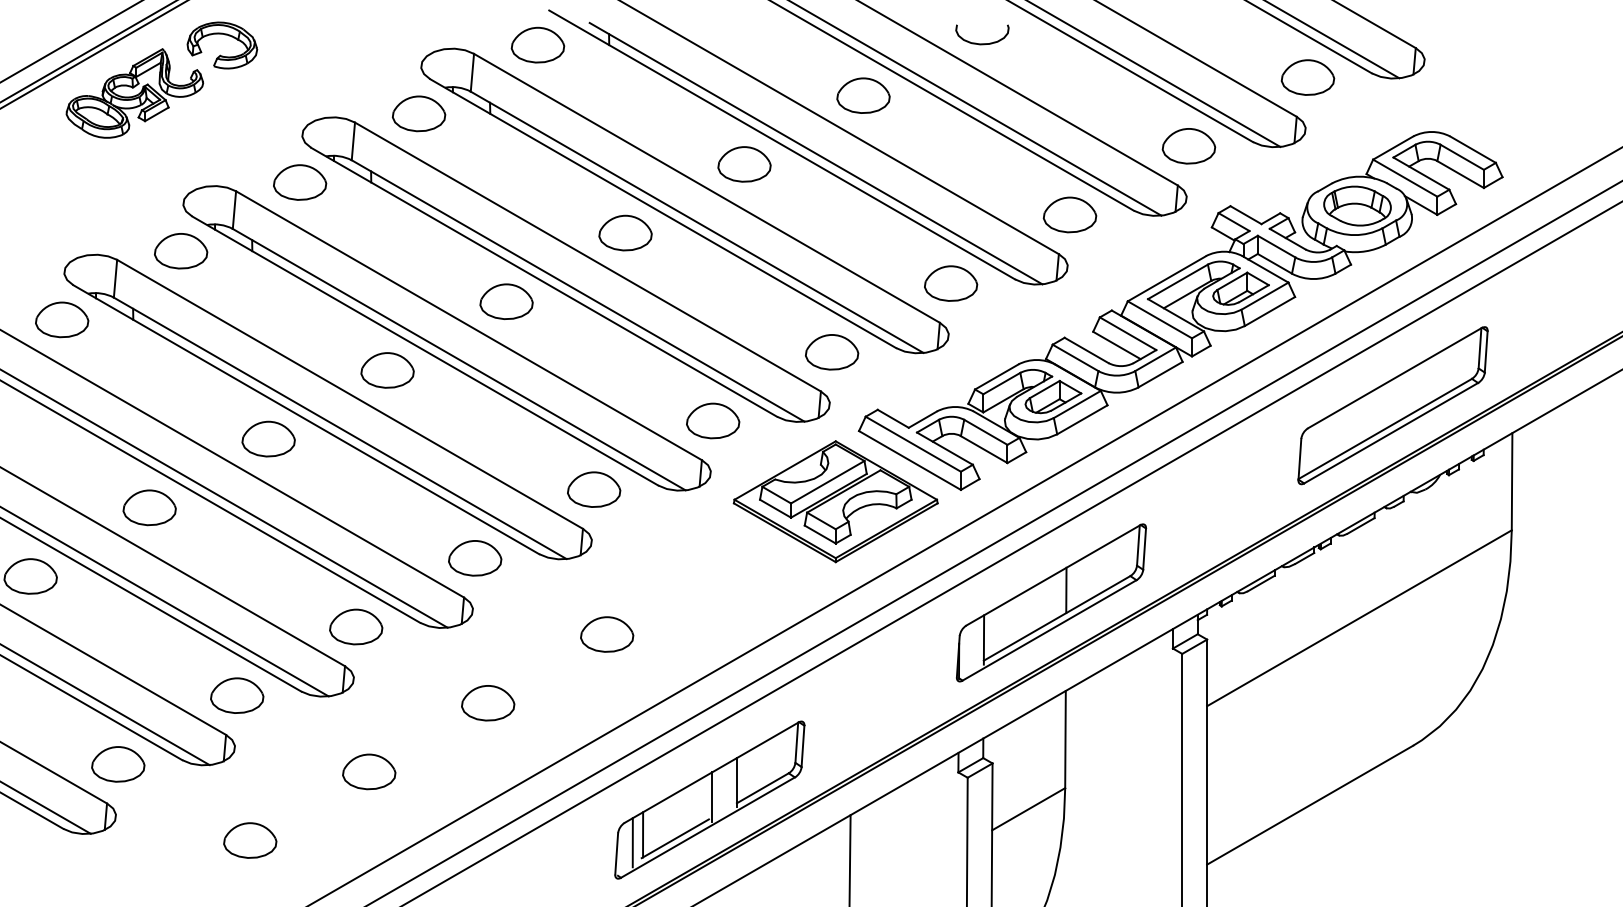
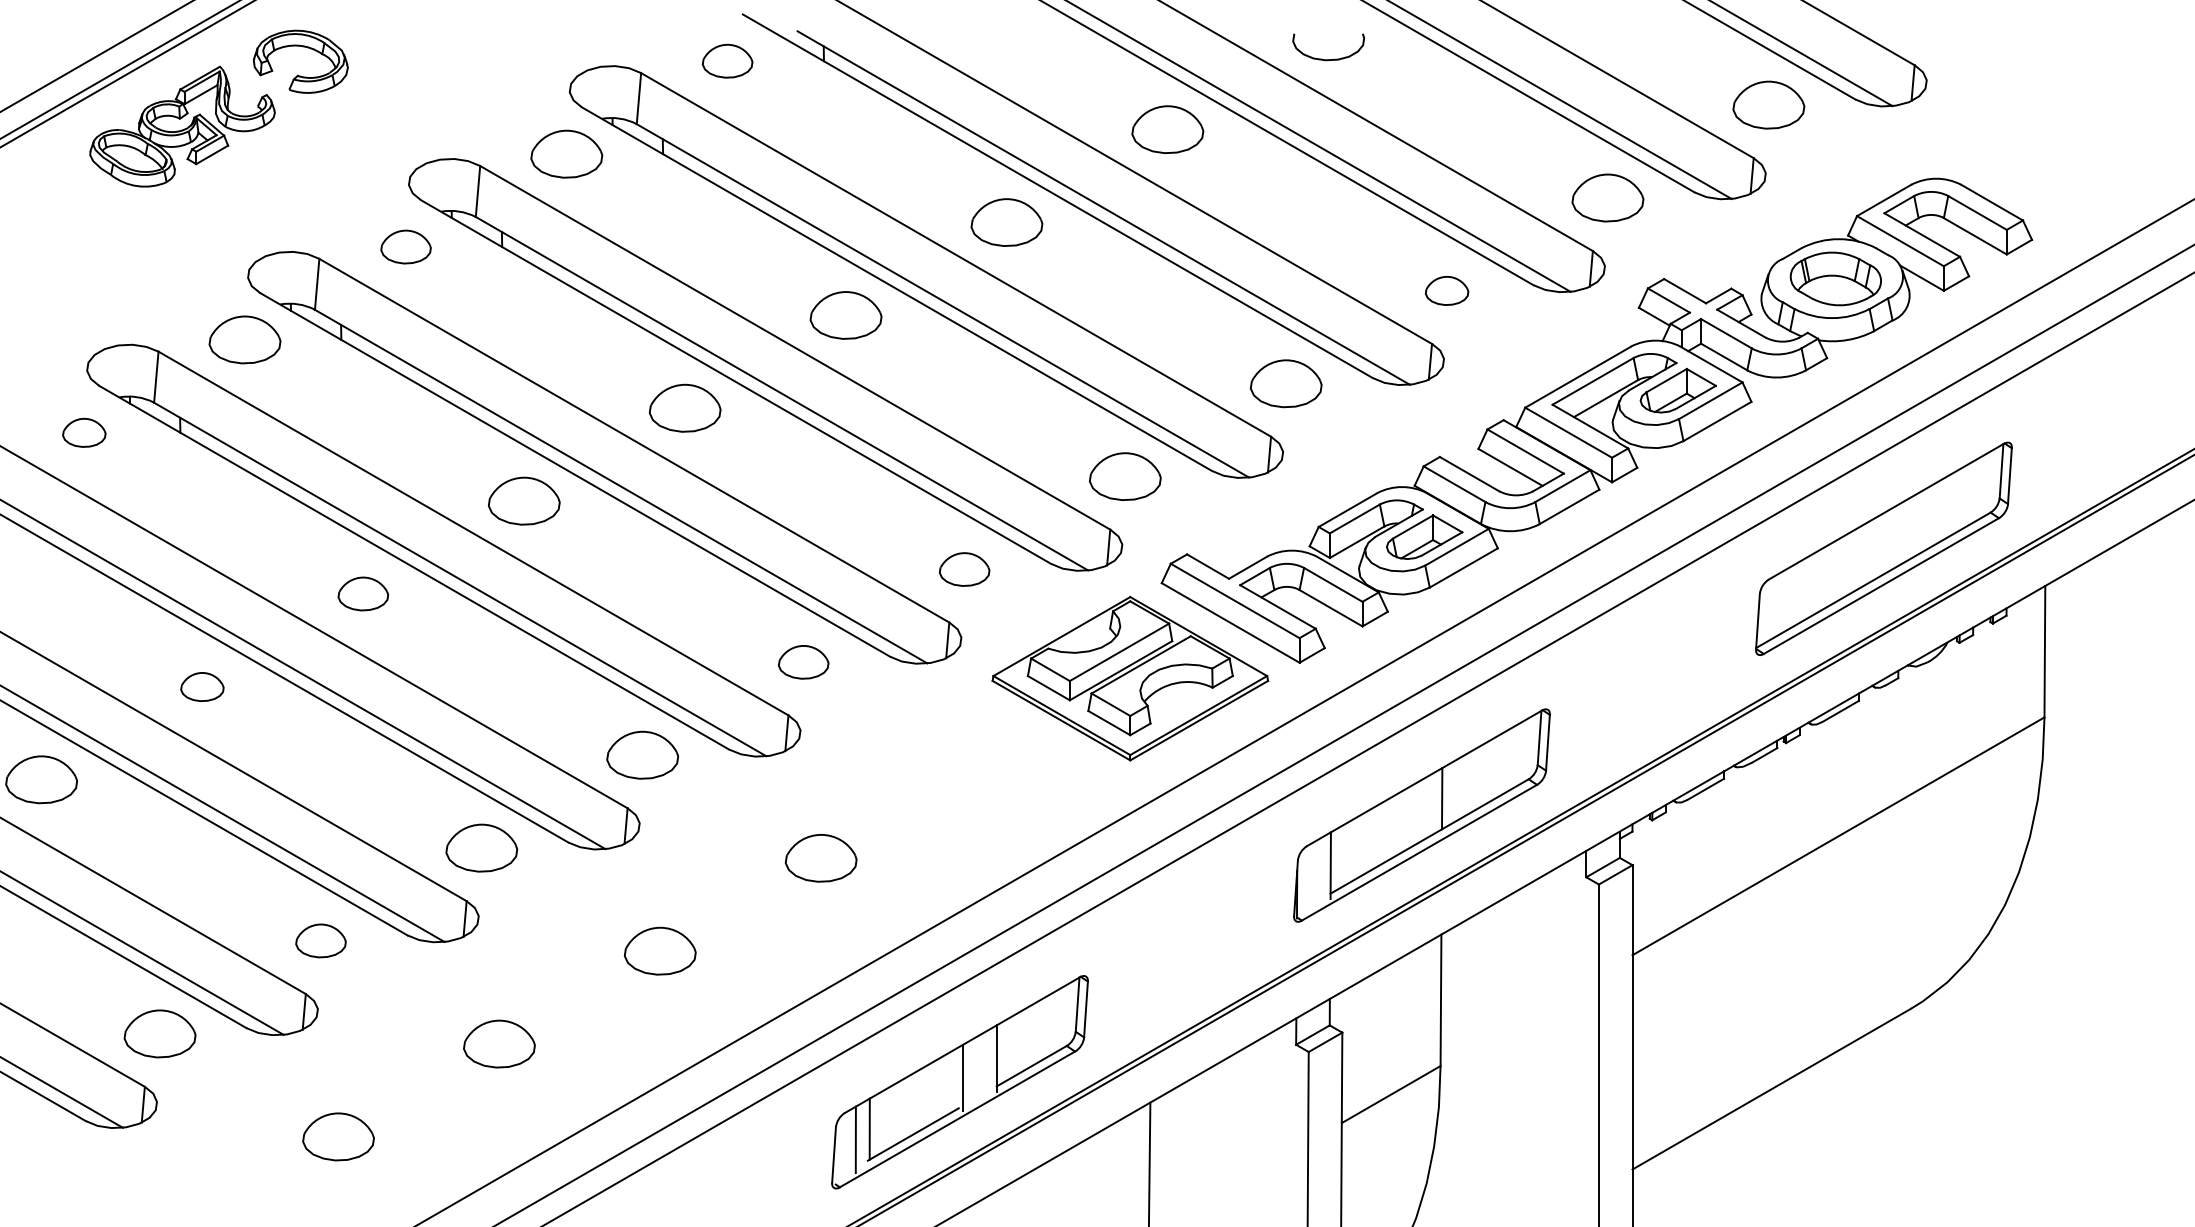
part: (537, 44) -> (726, 60), size x0.7
part: (300, 182) -> (406, 247), size x0.7
part: (1069, 214) -> (1446, 290), size x0.6
part: (62, 319) -> (84, 432), size x0.6
part: (713, 420) -> (964, 568), size x0.7
part: (268, 438) -> (363, 593), size x0.7
part: (594, 489) -> (804, 662), size x0.7
part: (149, 507) -> (202, 686), size x0.6
part: (237, 695) -> (321, 940), size x0.7

